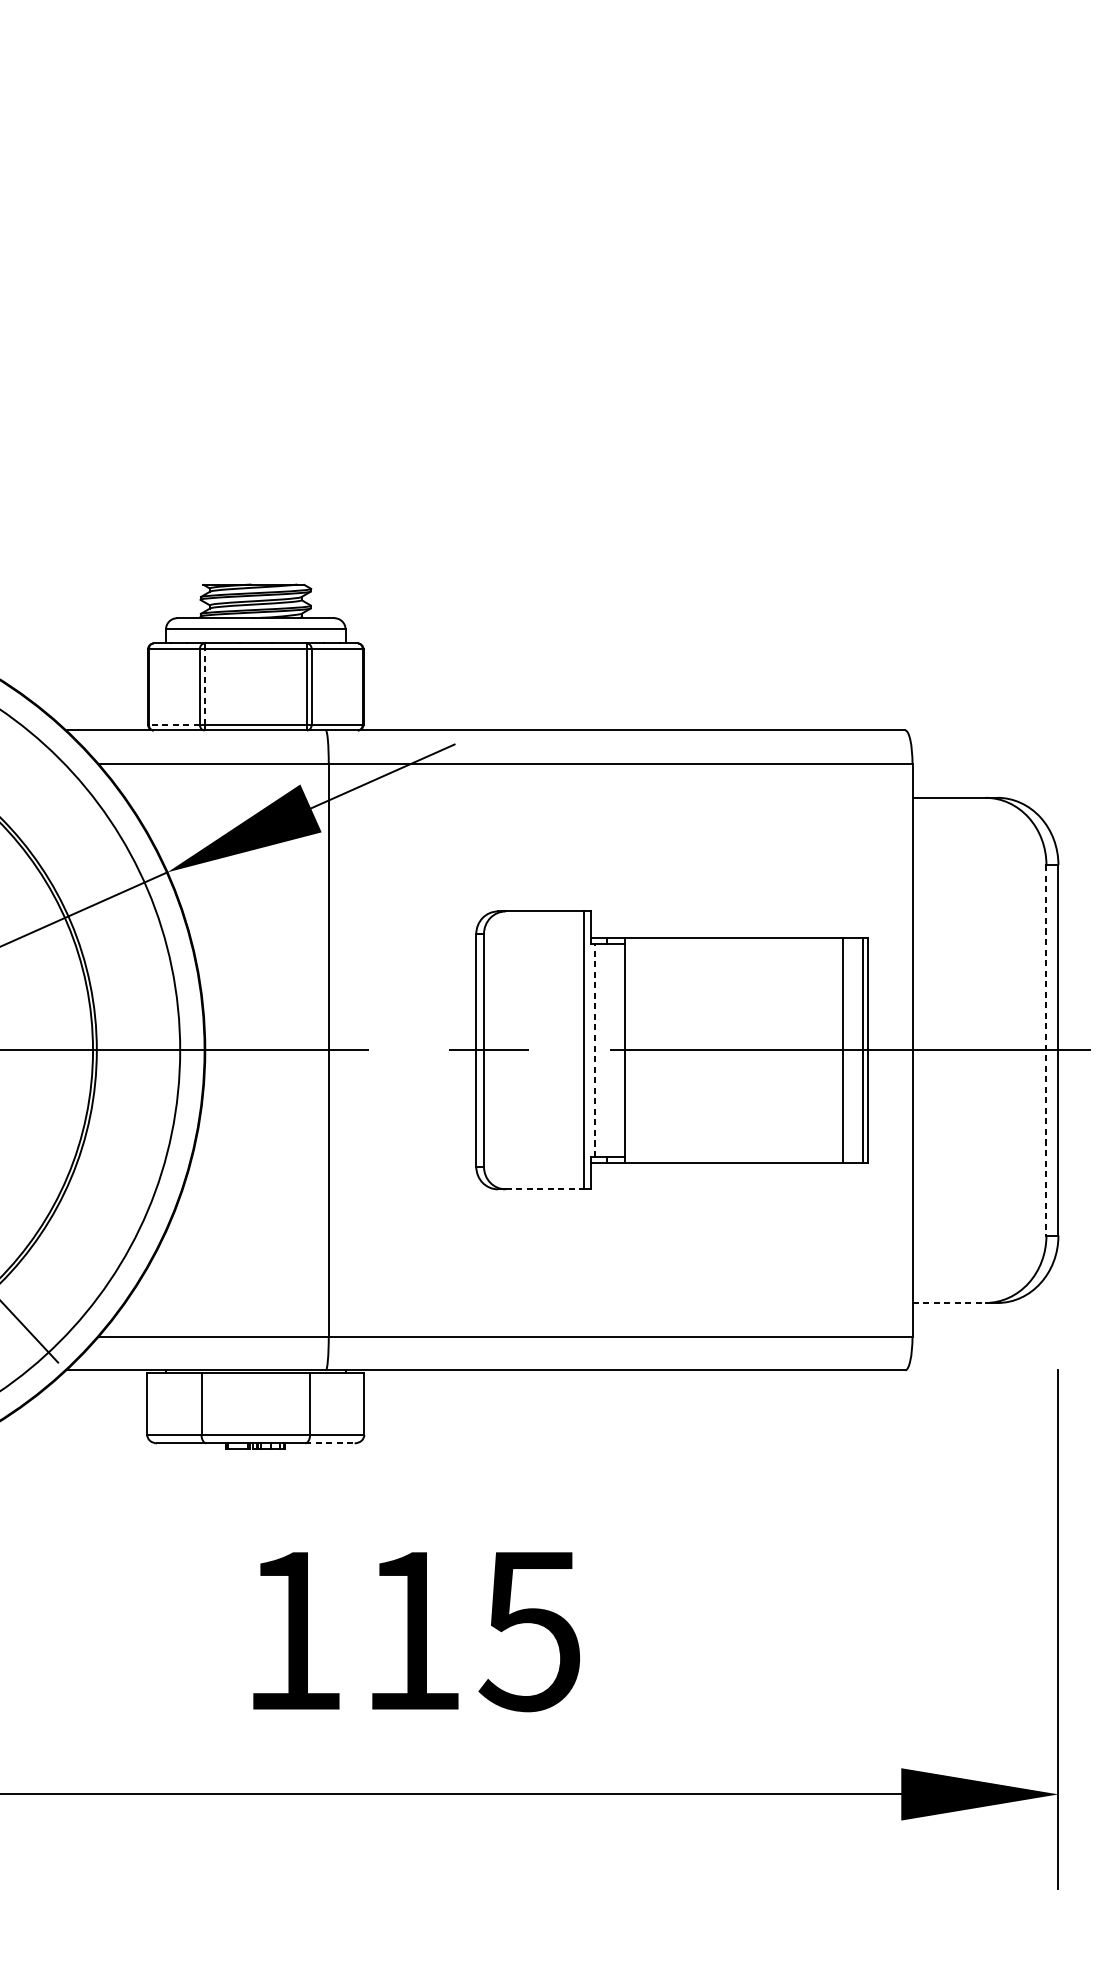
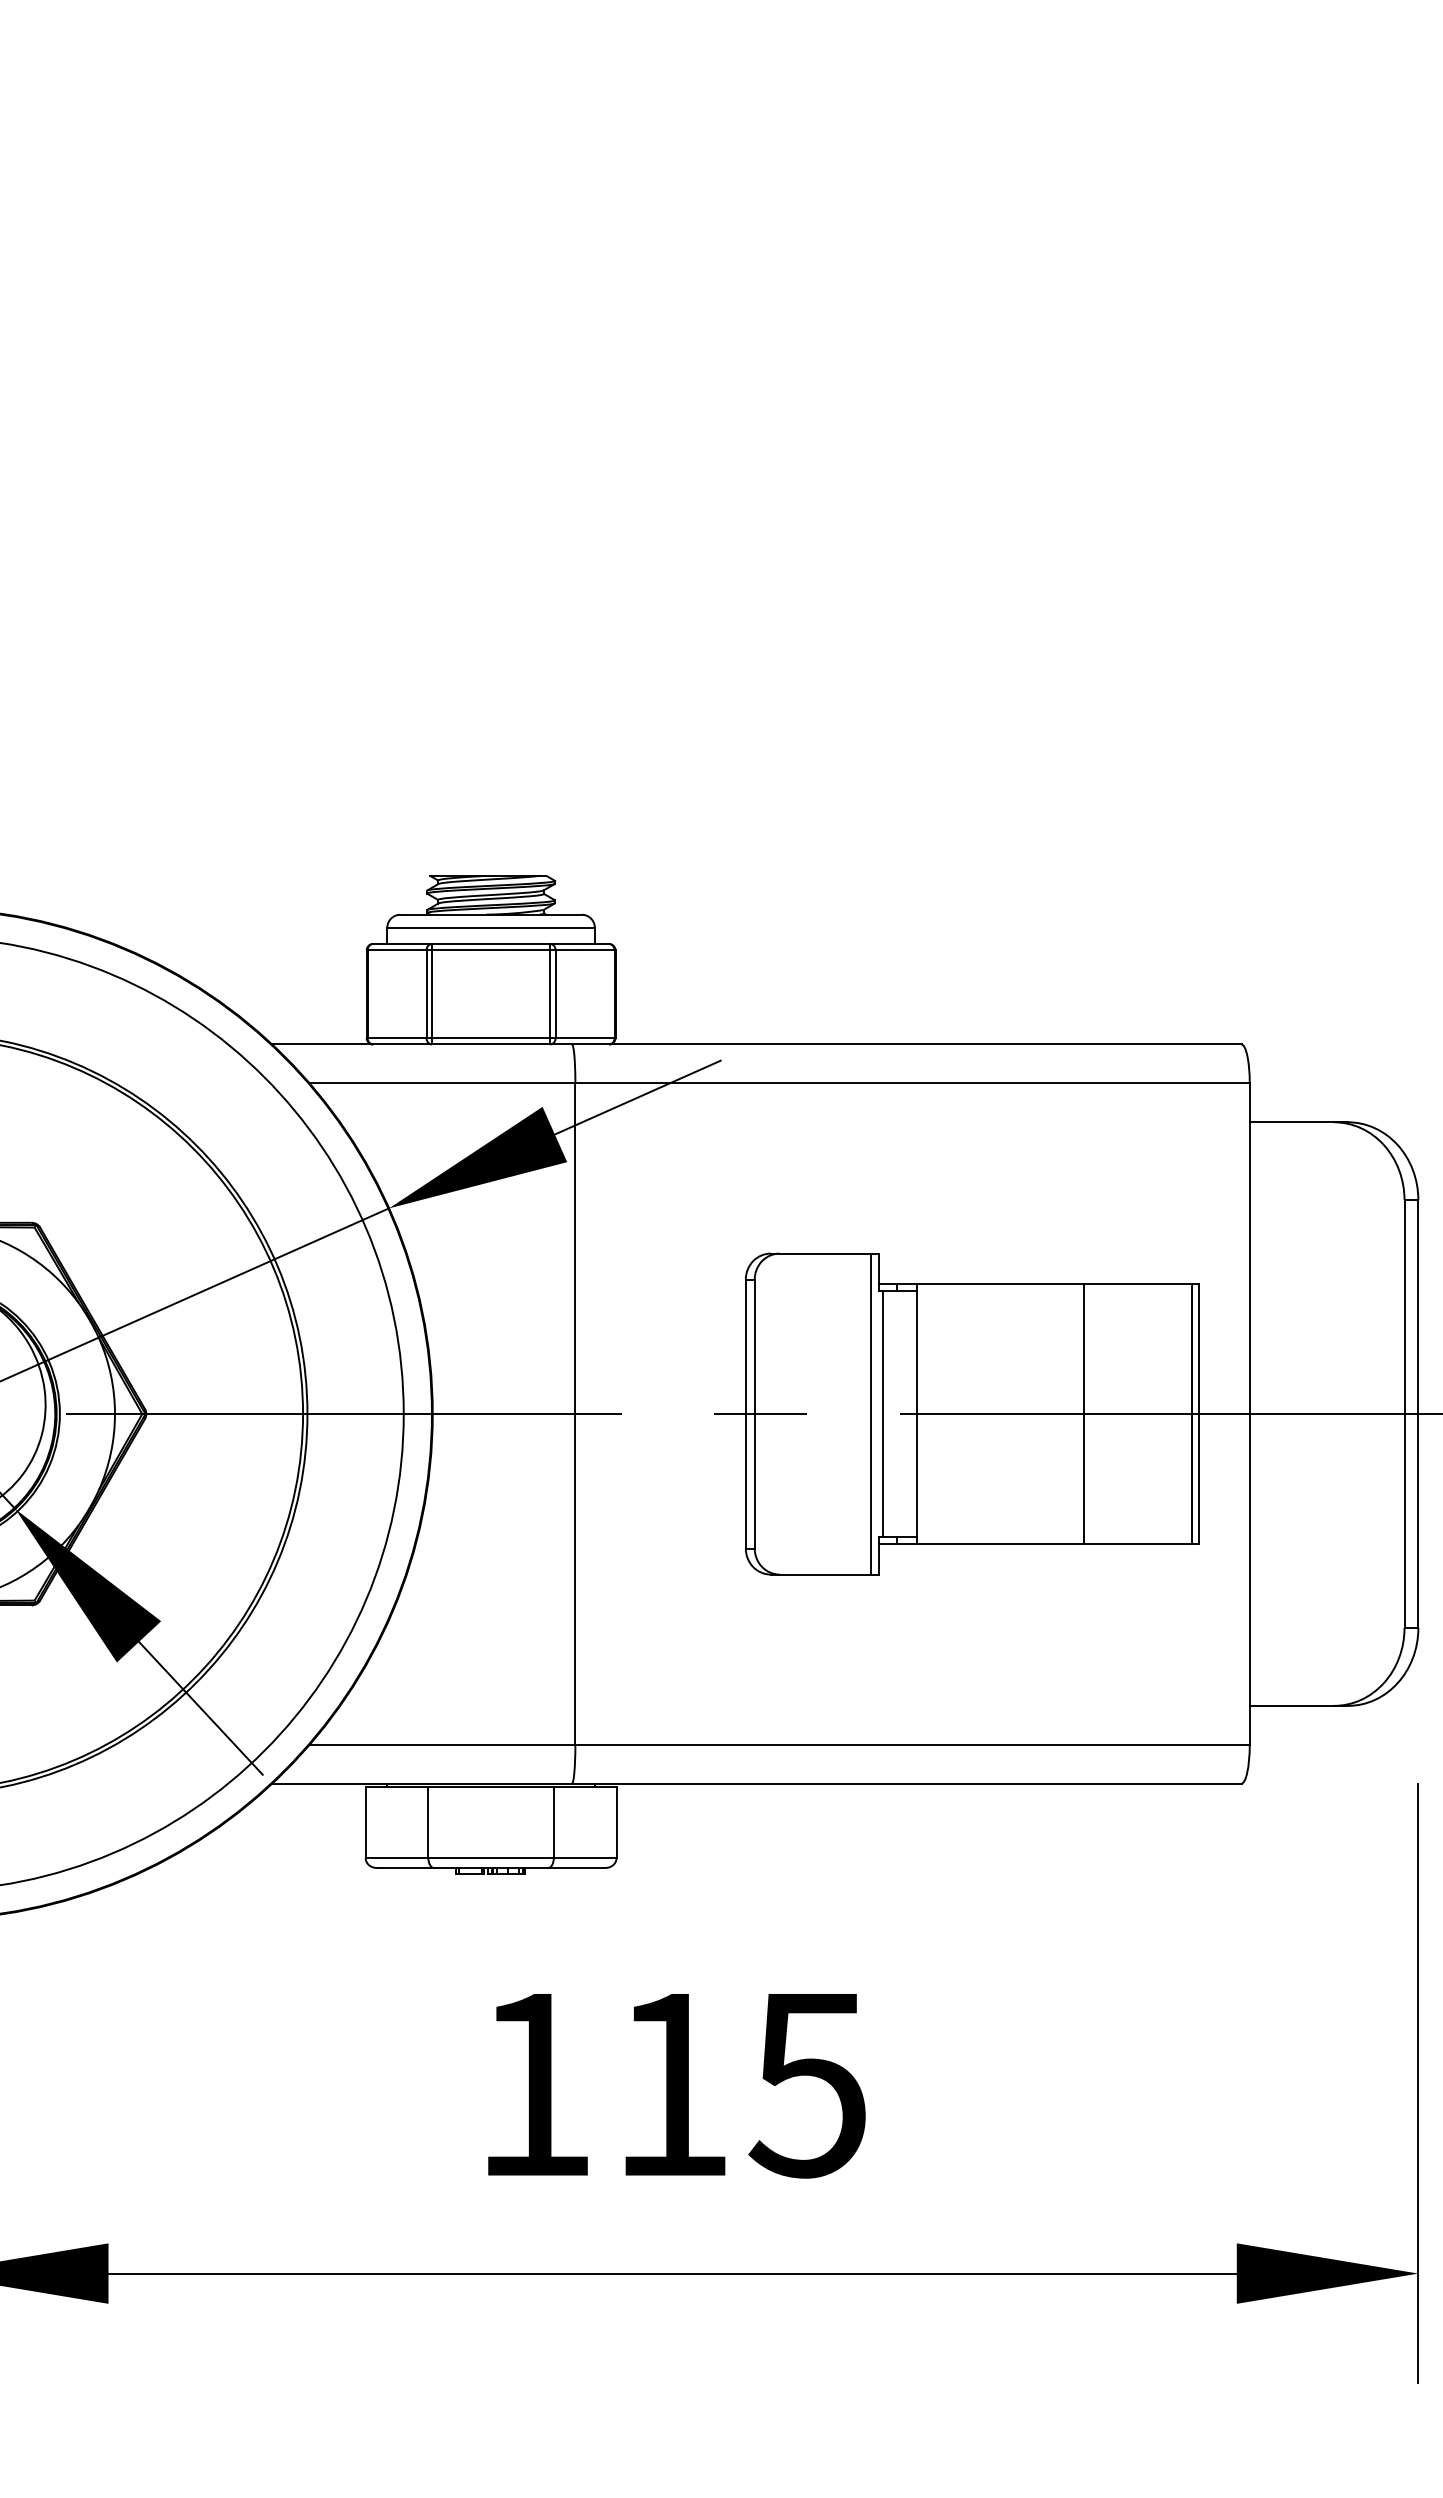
line: (205, 687) -> (432, 994), dashed -> solid
line: (173, 725) -> (396, 1038), dashed -> solid
line: (595, 1049) -> (883, 1413), dashed -> solid
line: (843, 1049) -> (1084, 1413), moved
line: (1046, 1050) -> (1404, 1414), dashed -> solid
line: (545, 1189) -> (825, 1574), dashed -> solid
line: (949, 1302) -> (1292, 1705), dashed -> solid
line: (329, 1443) -> (576, 1868), dashed -> solid

